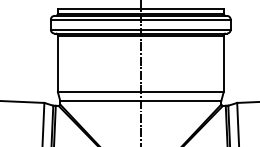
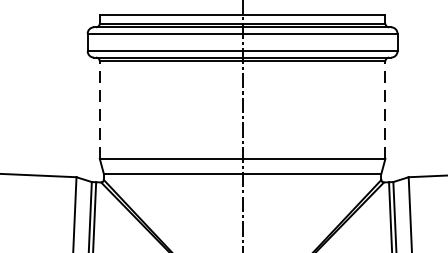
line: (57, 63) -> (99, 109), solid -> dashed
line: (223, 63) -> (385, 109), solid -> dashed

